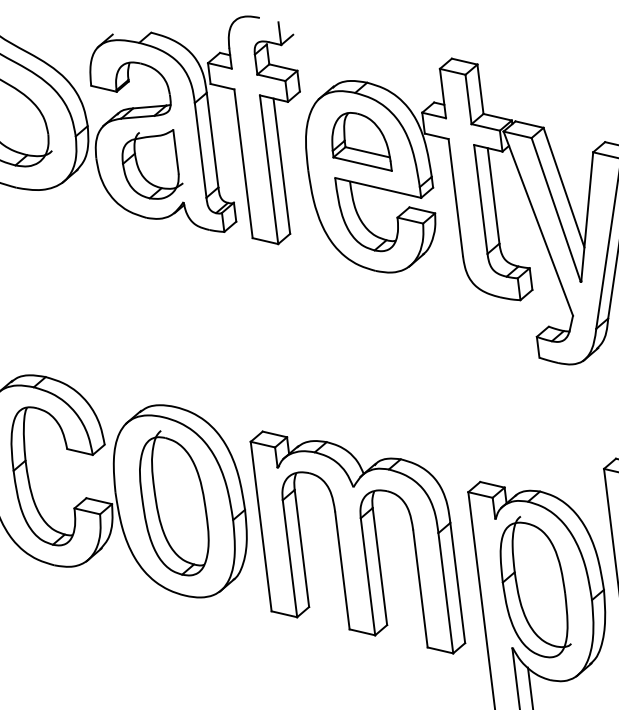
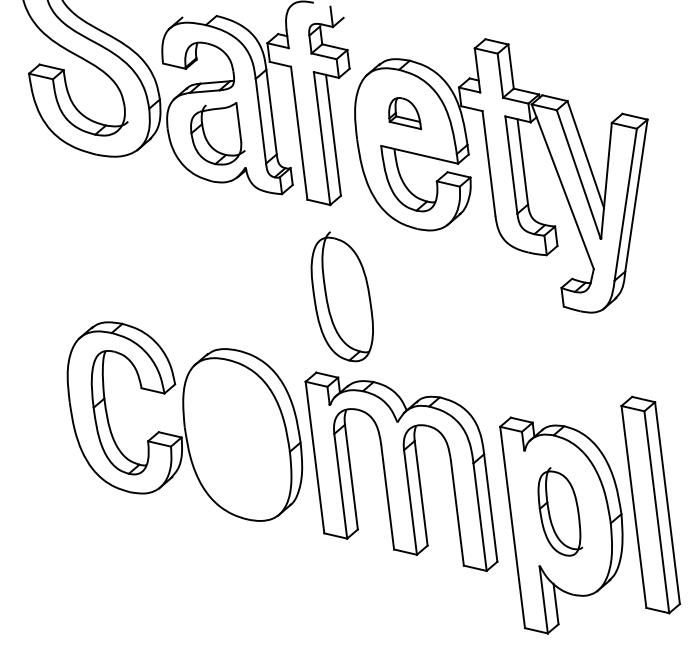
part: (361, 141) -> (404, 113), size x0.6
part: (173, 503) -> (341, 296), moved
part: (535, 586) -> (560, 511), size x0.7

